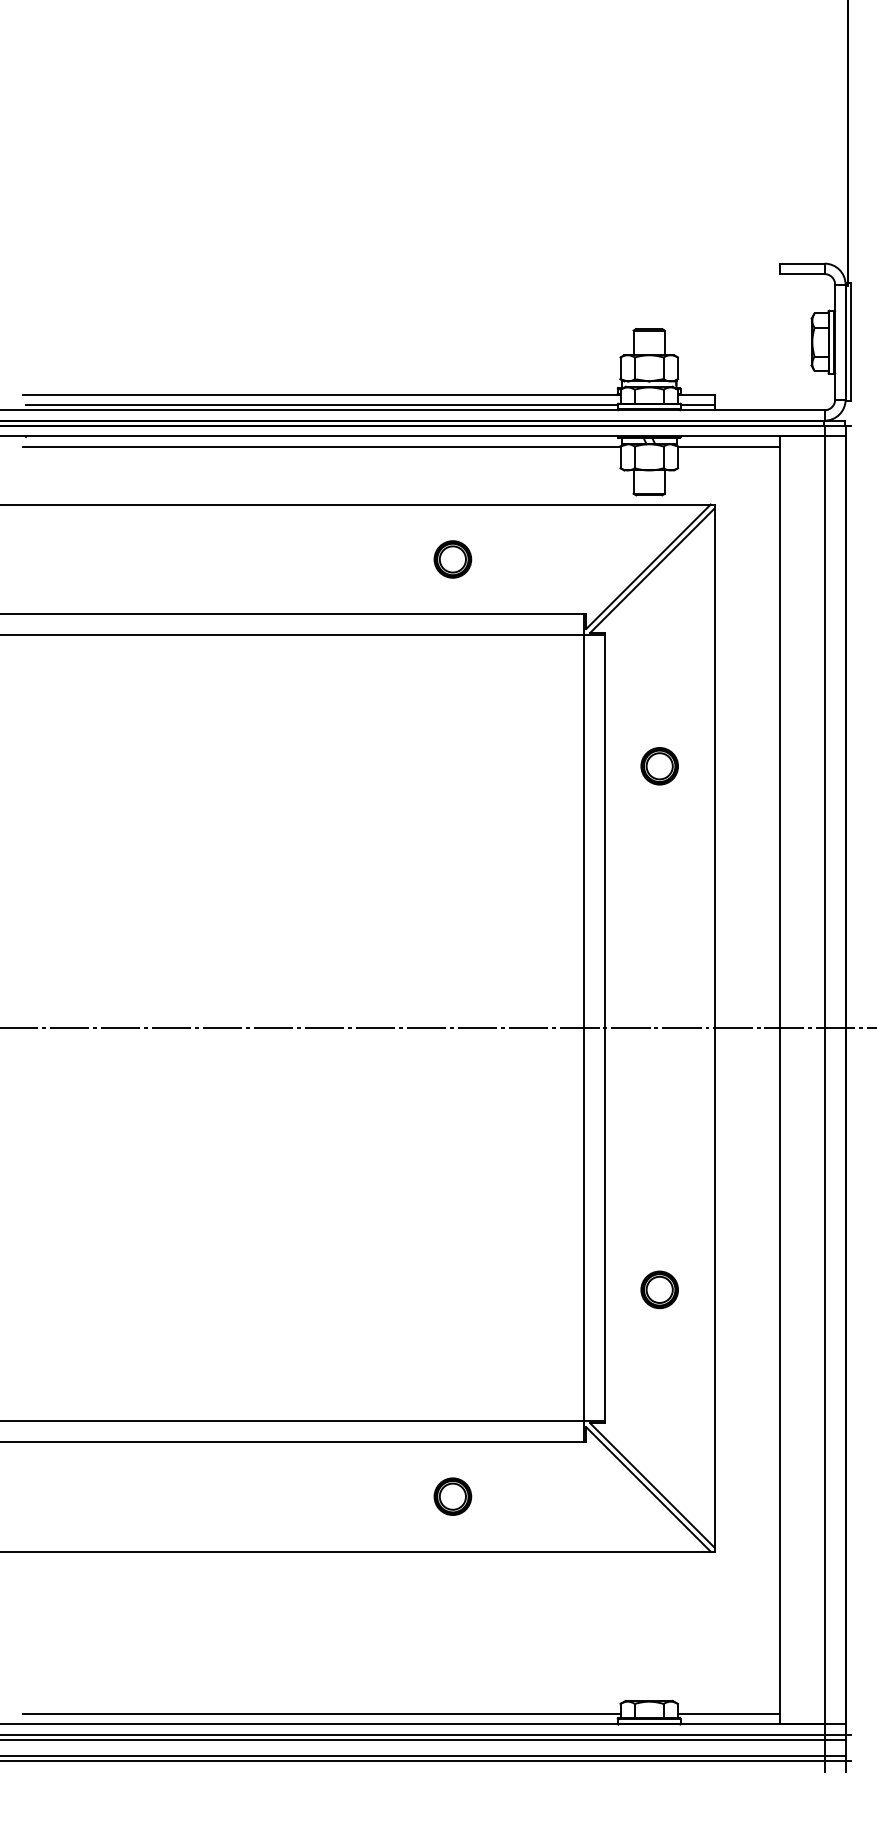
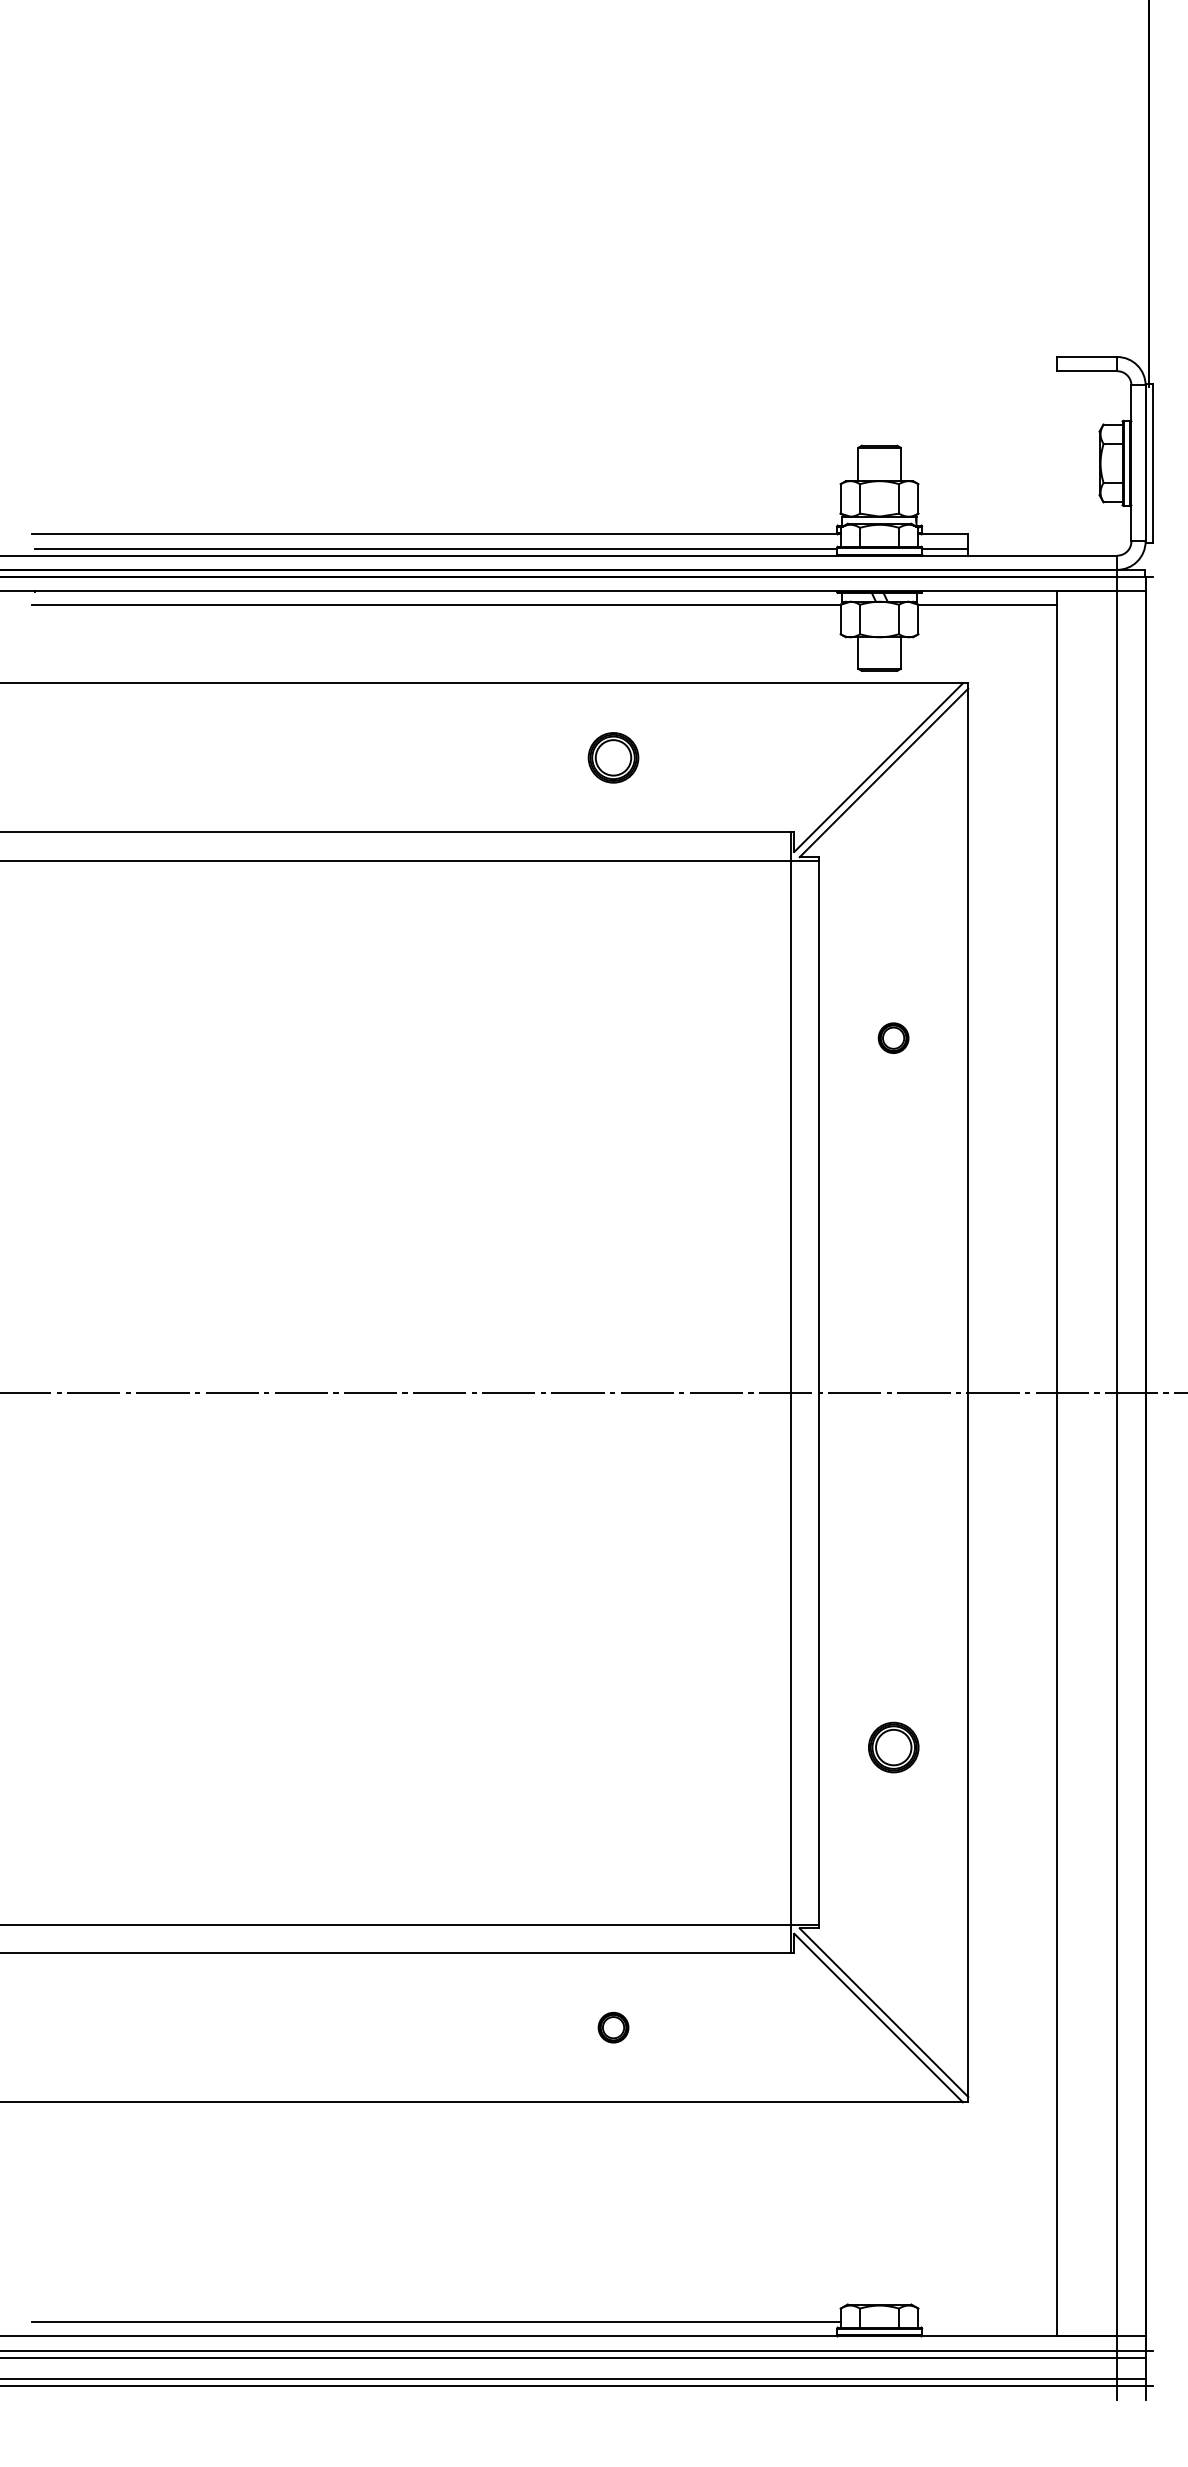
part: (659, 766) -> (893, 1038), size x0.6
part: (452, 1496) -> (612, 2027), size x0.6
line: (728, 1714) -> (986, 2322), removed

